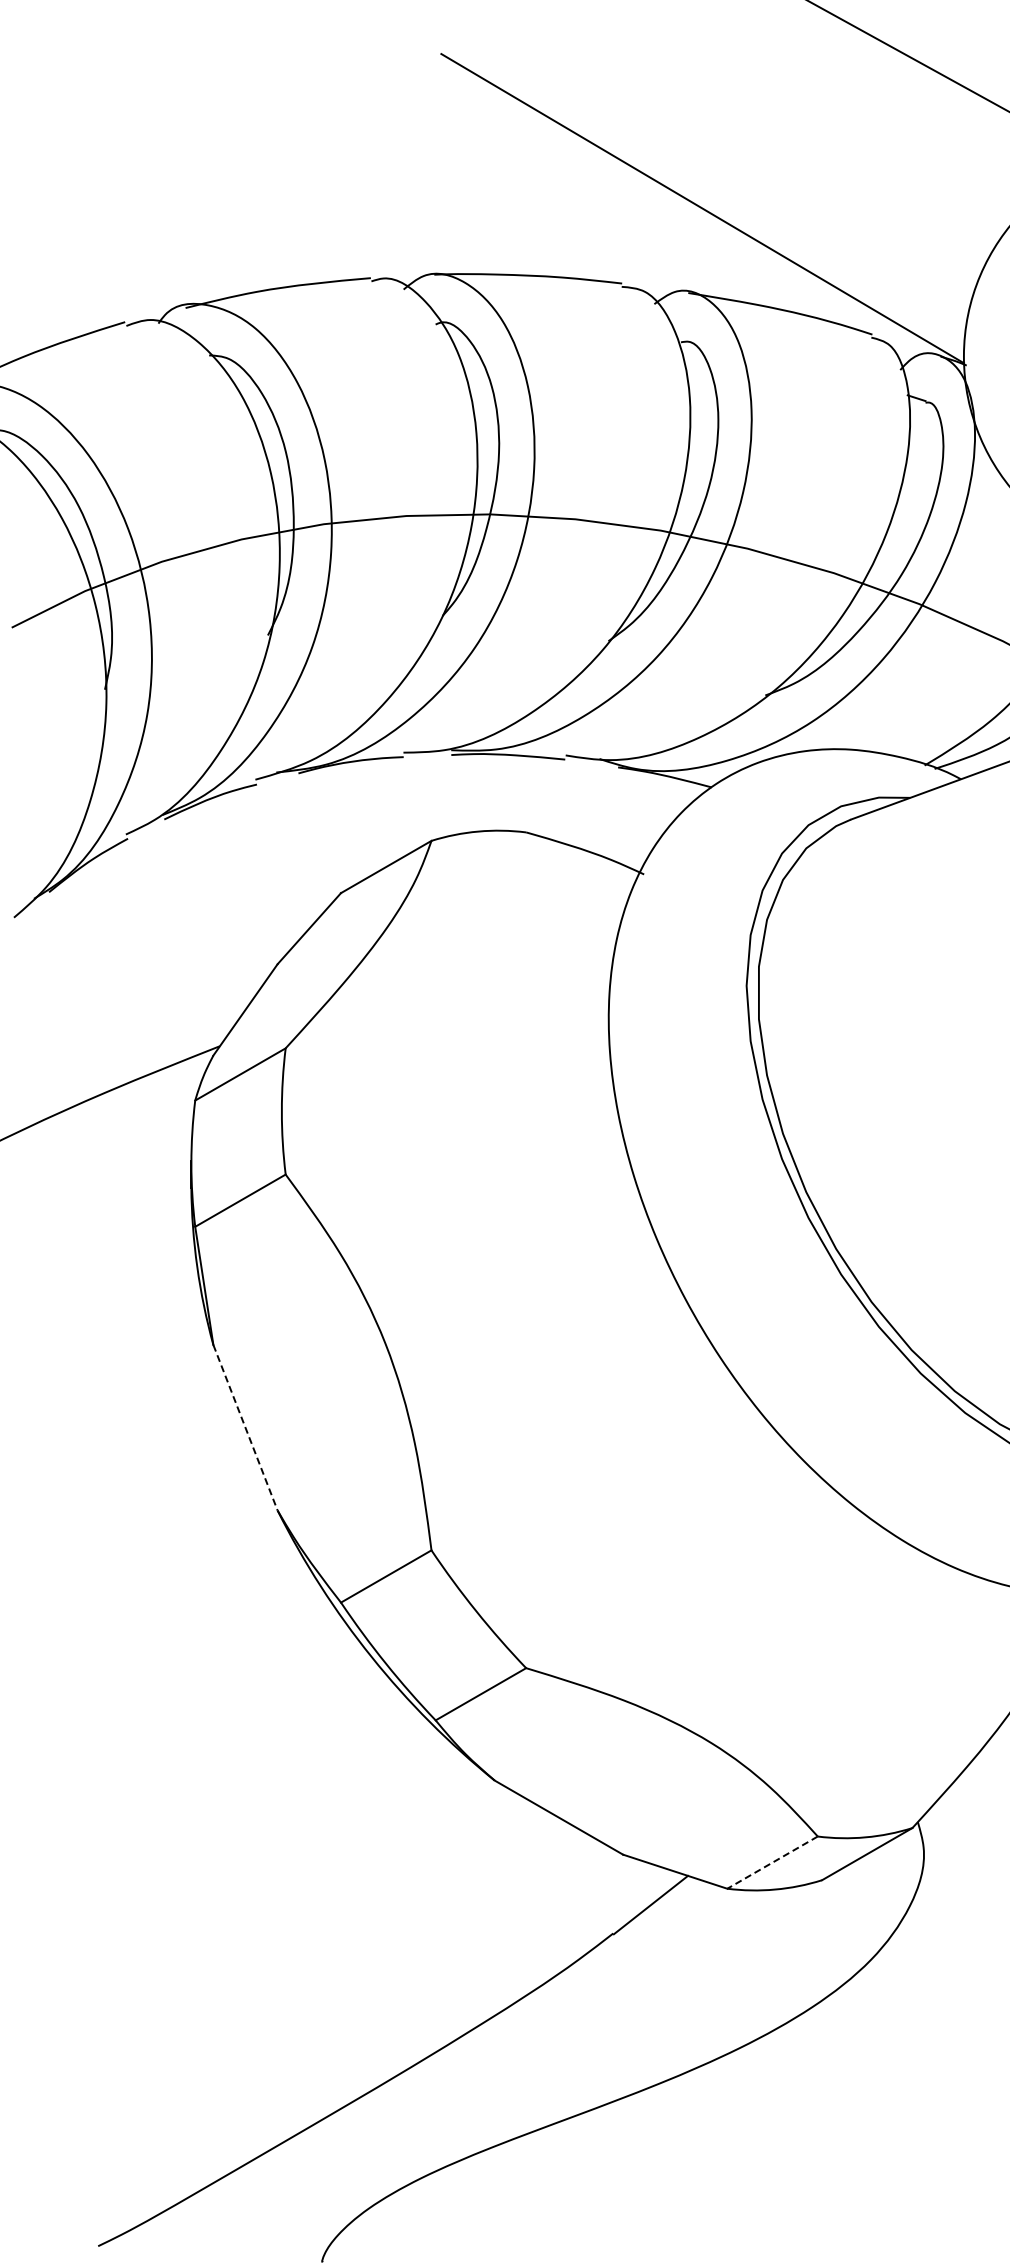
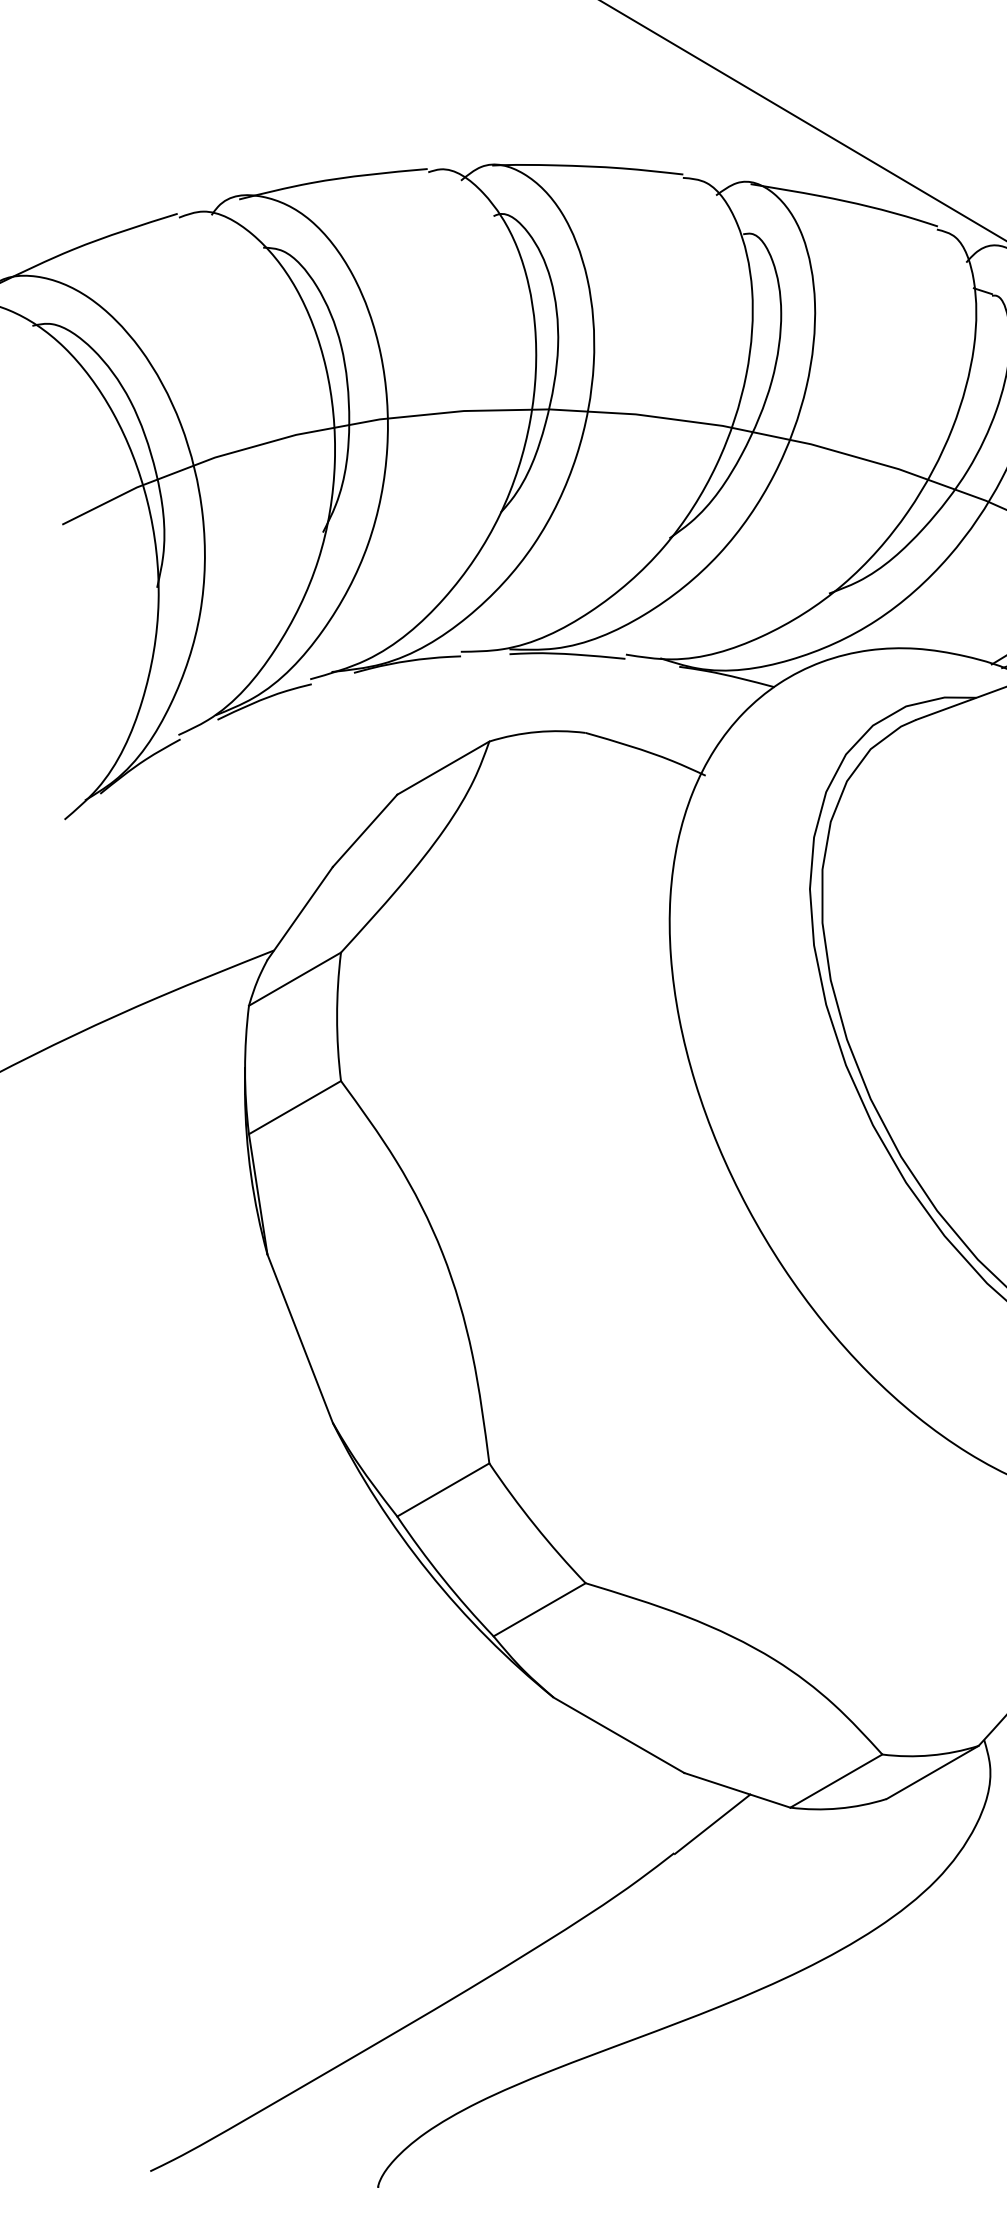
line: (245, 1427) -> (300, 1338), dashed -> solid
line: (772, 1862) -> (836, 1780), dashed -> solid

